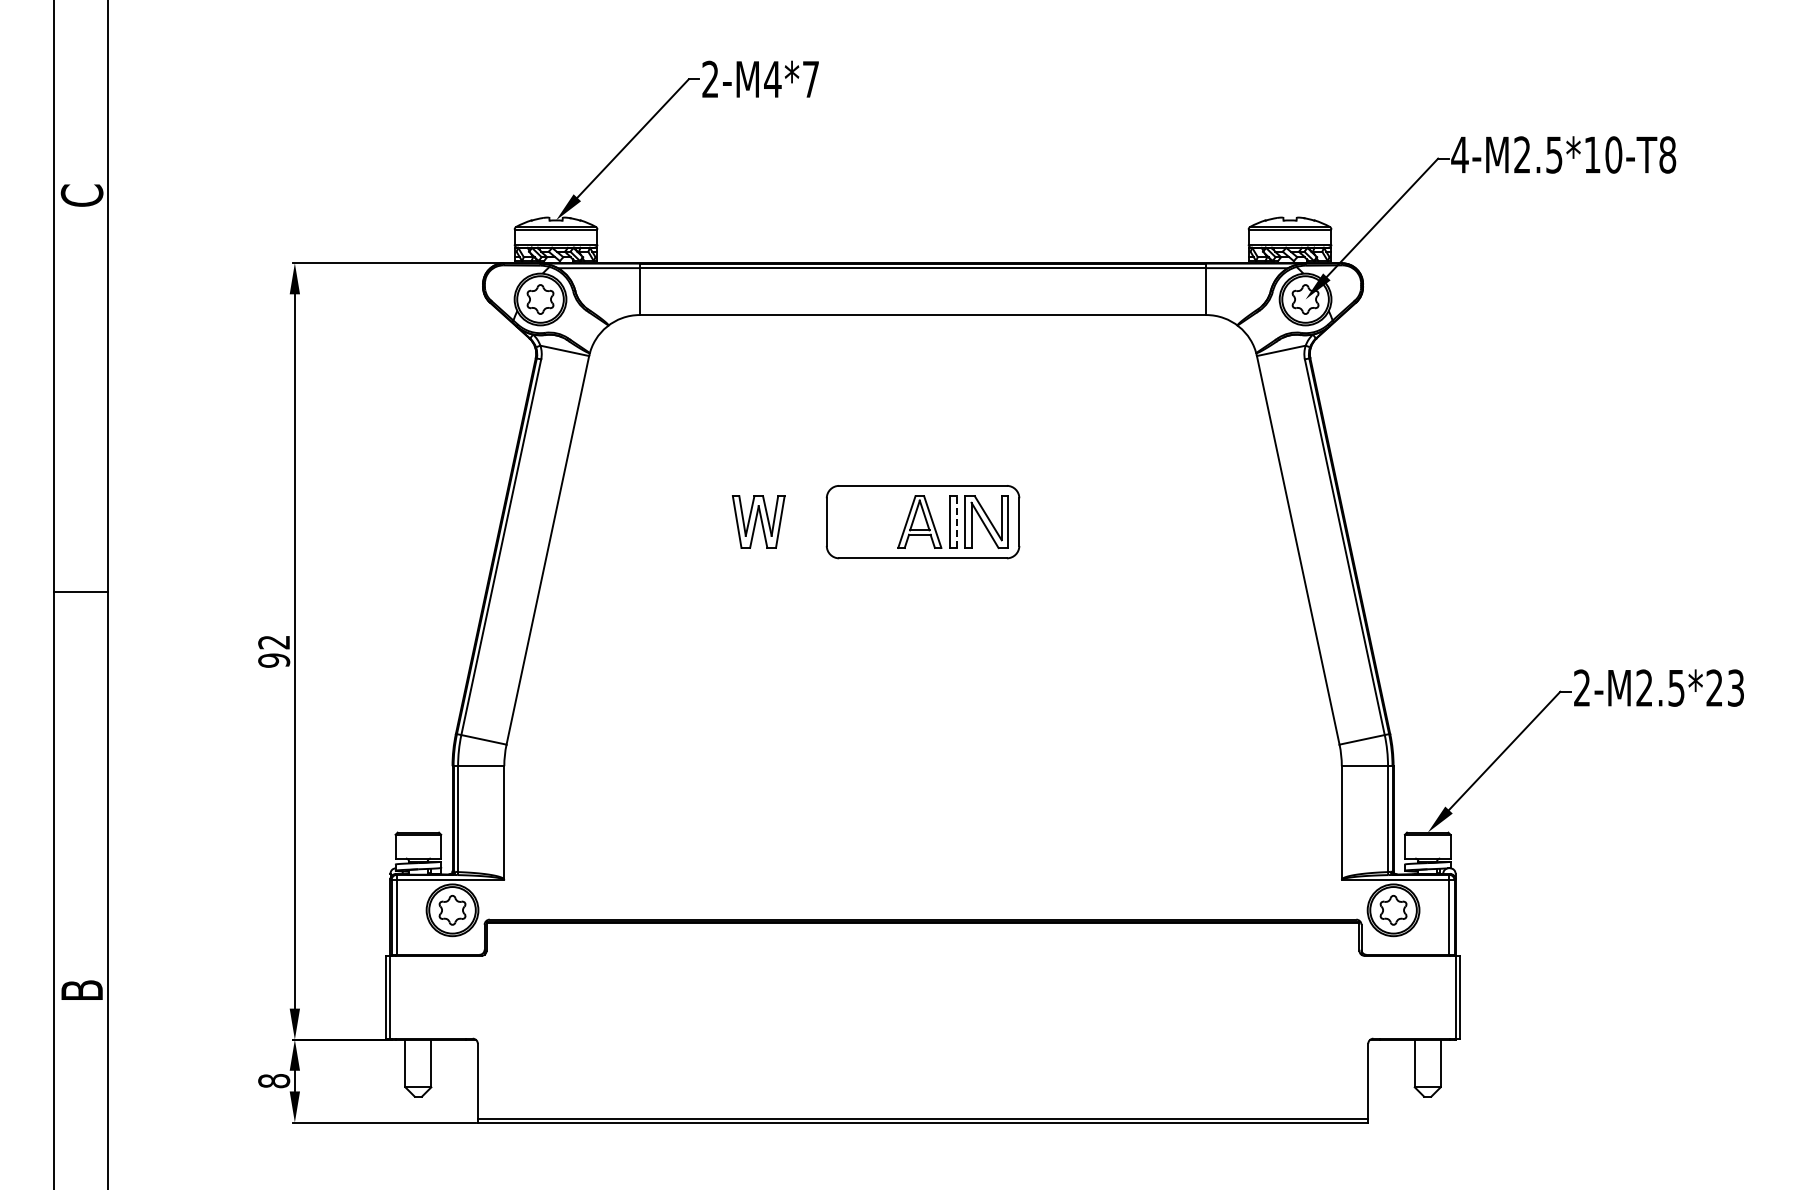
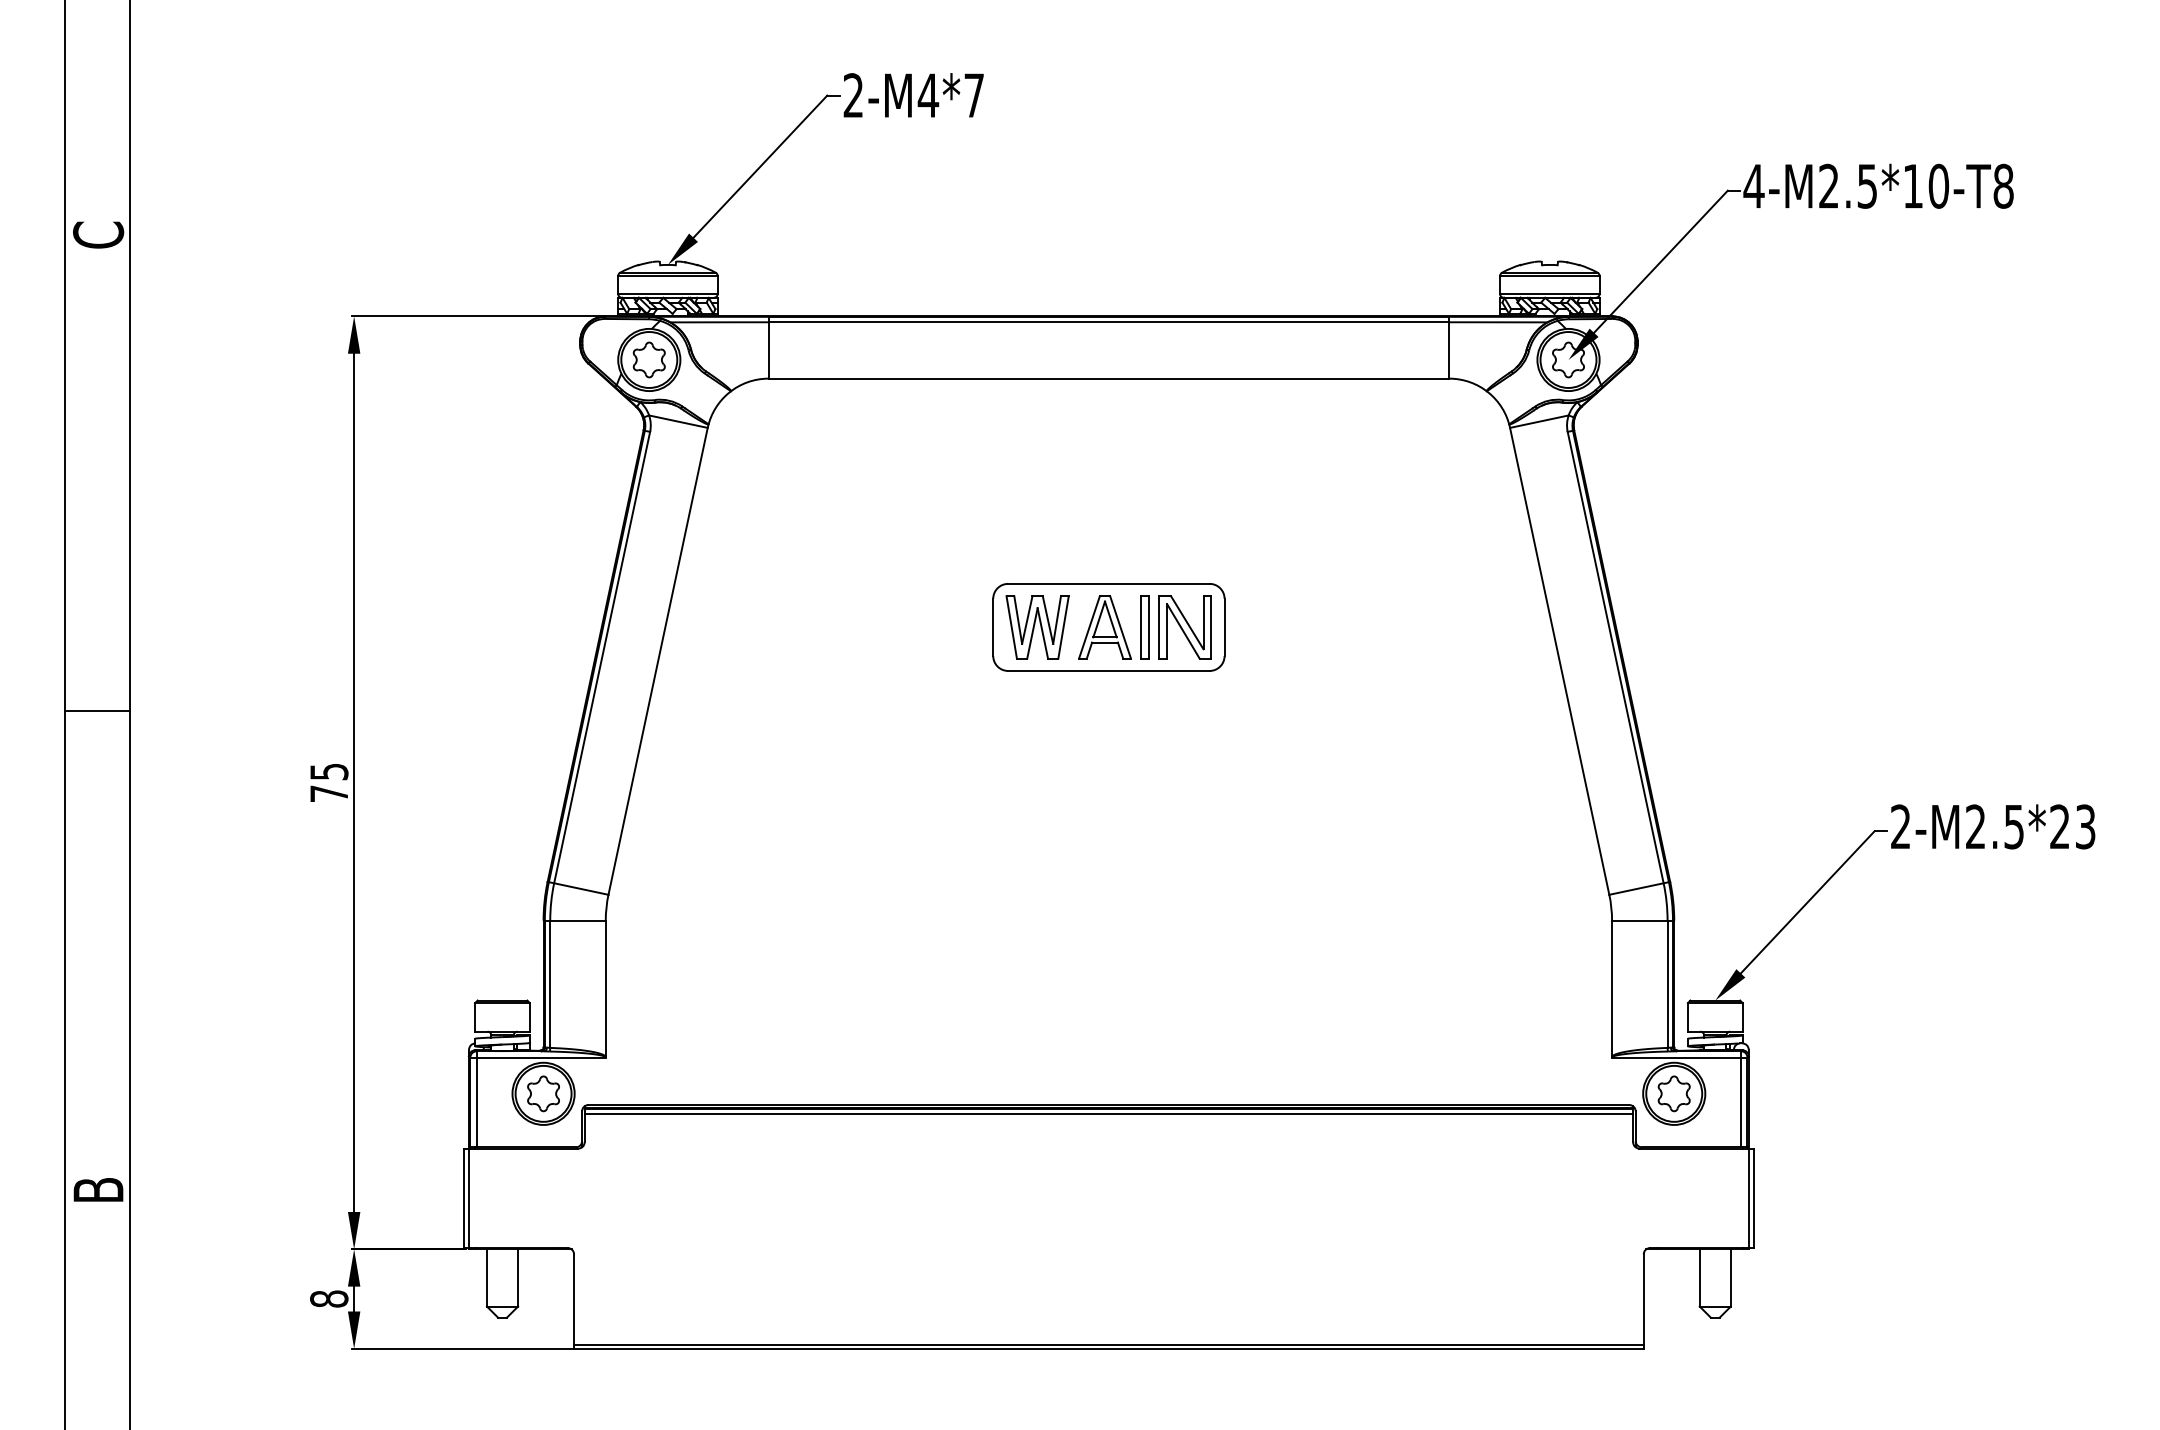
part: (758, 521) -> (1037, 626), moved
line: (956, 522) -> (1149, 627), dashed -> solid
text: (274, 651) -> (329, 782), 92 -> 75
line: (922, 926) -> (1108, 1113), added

